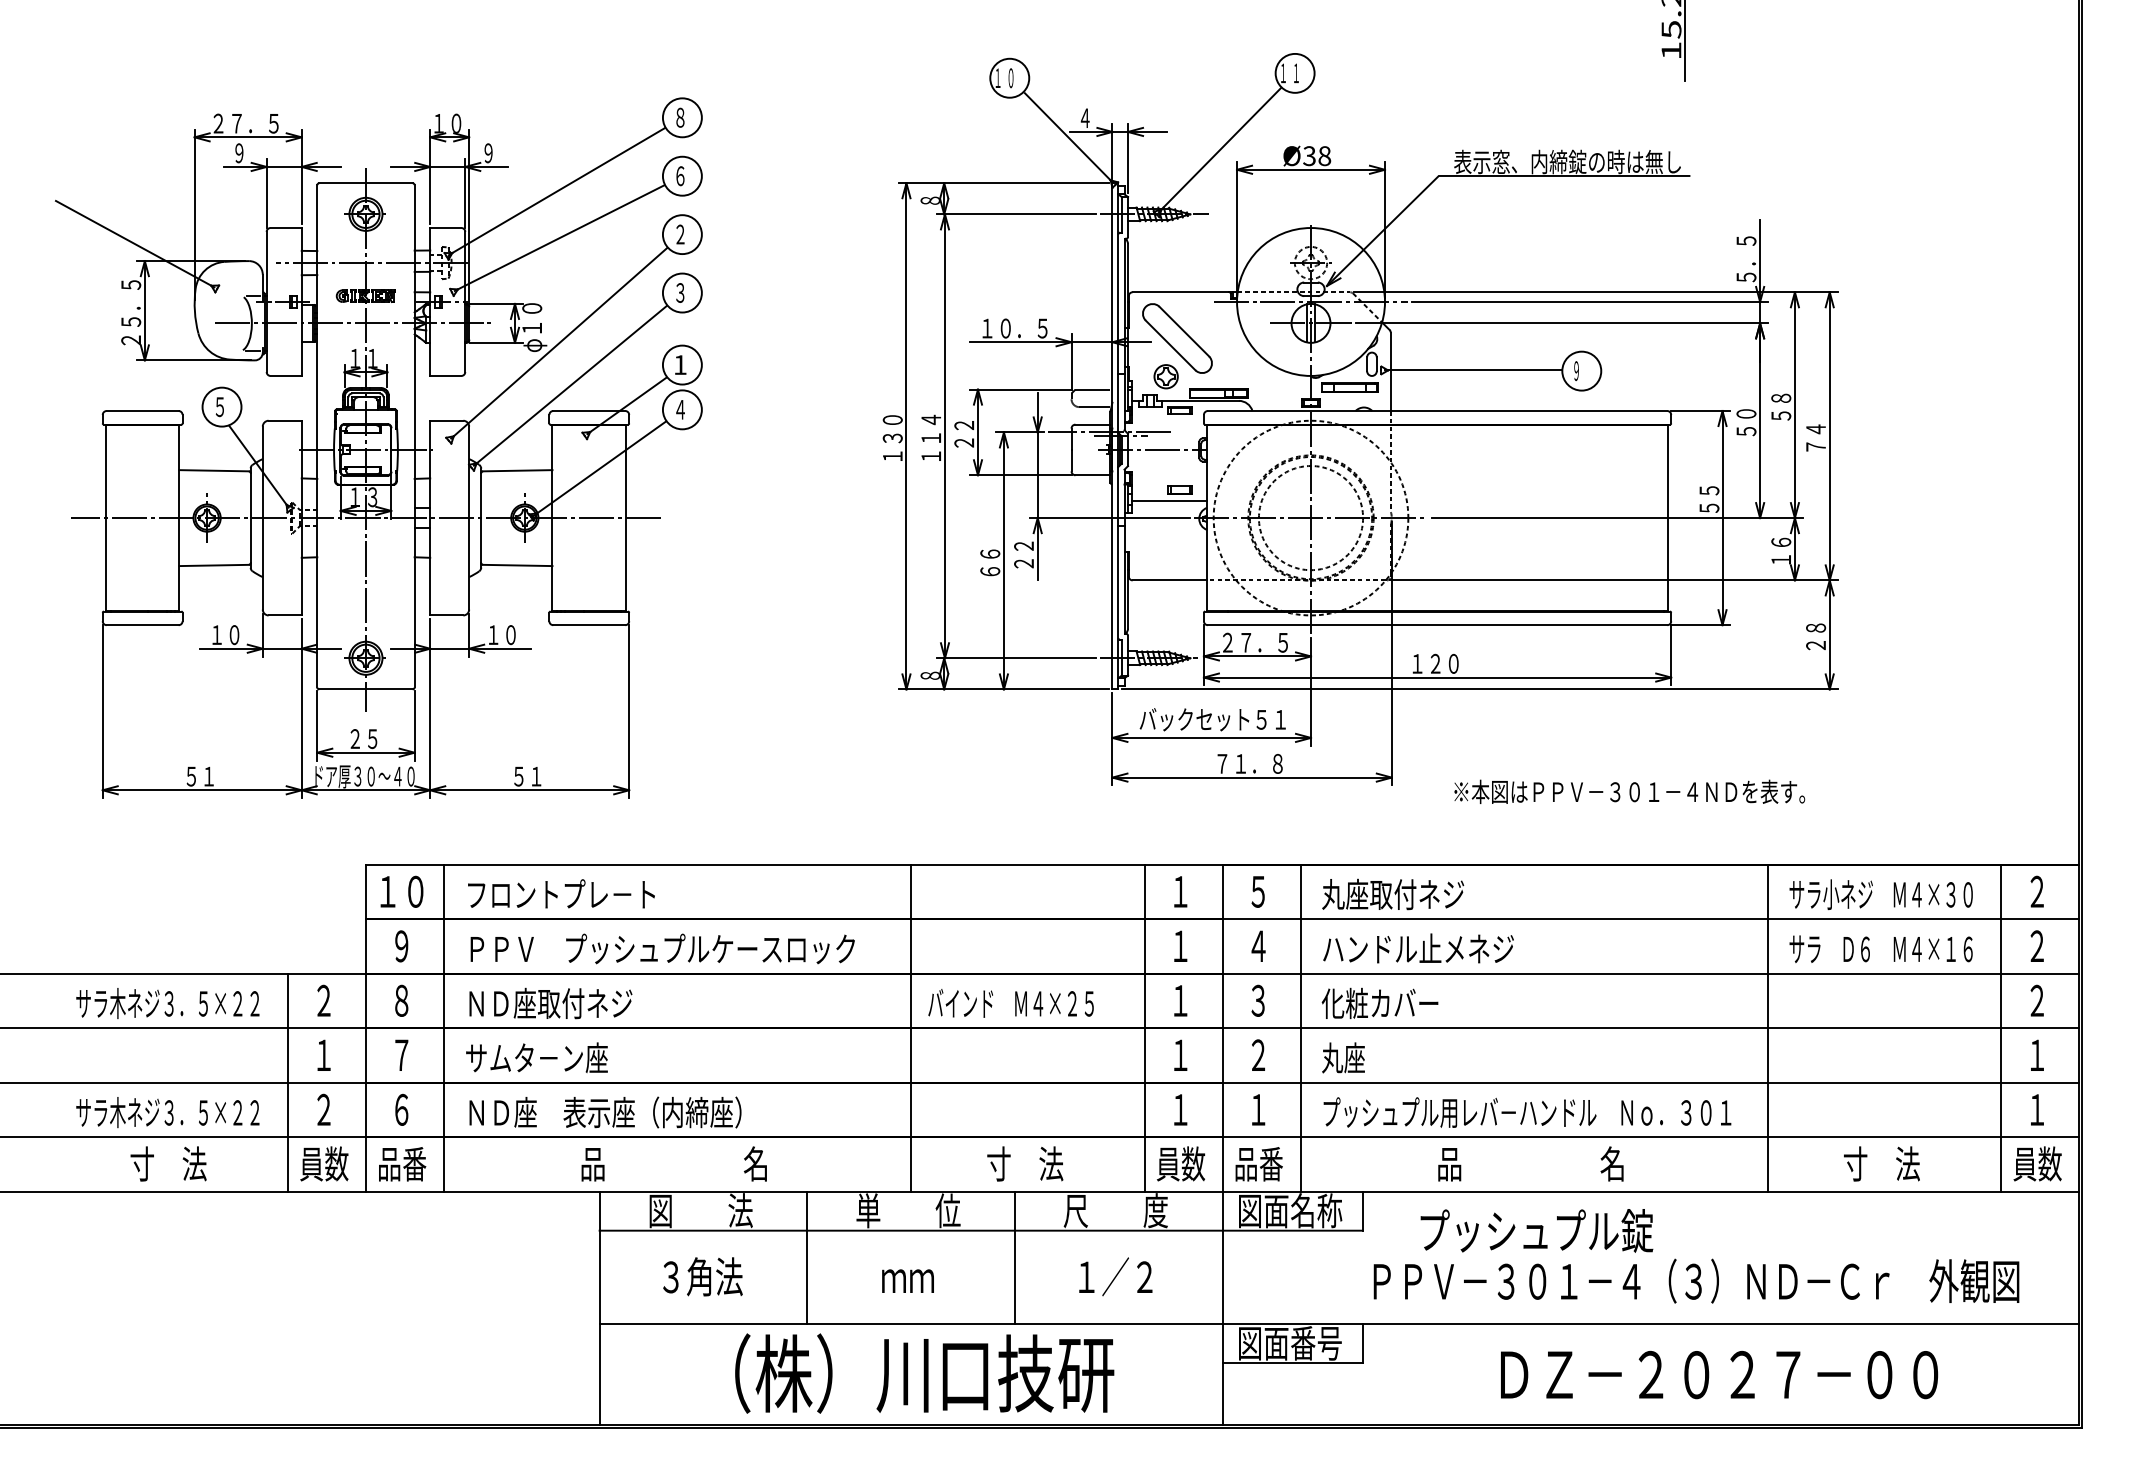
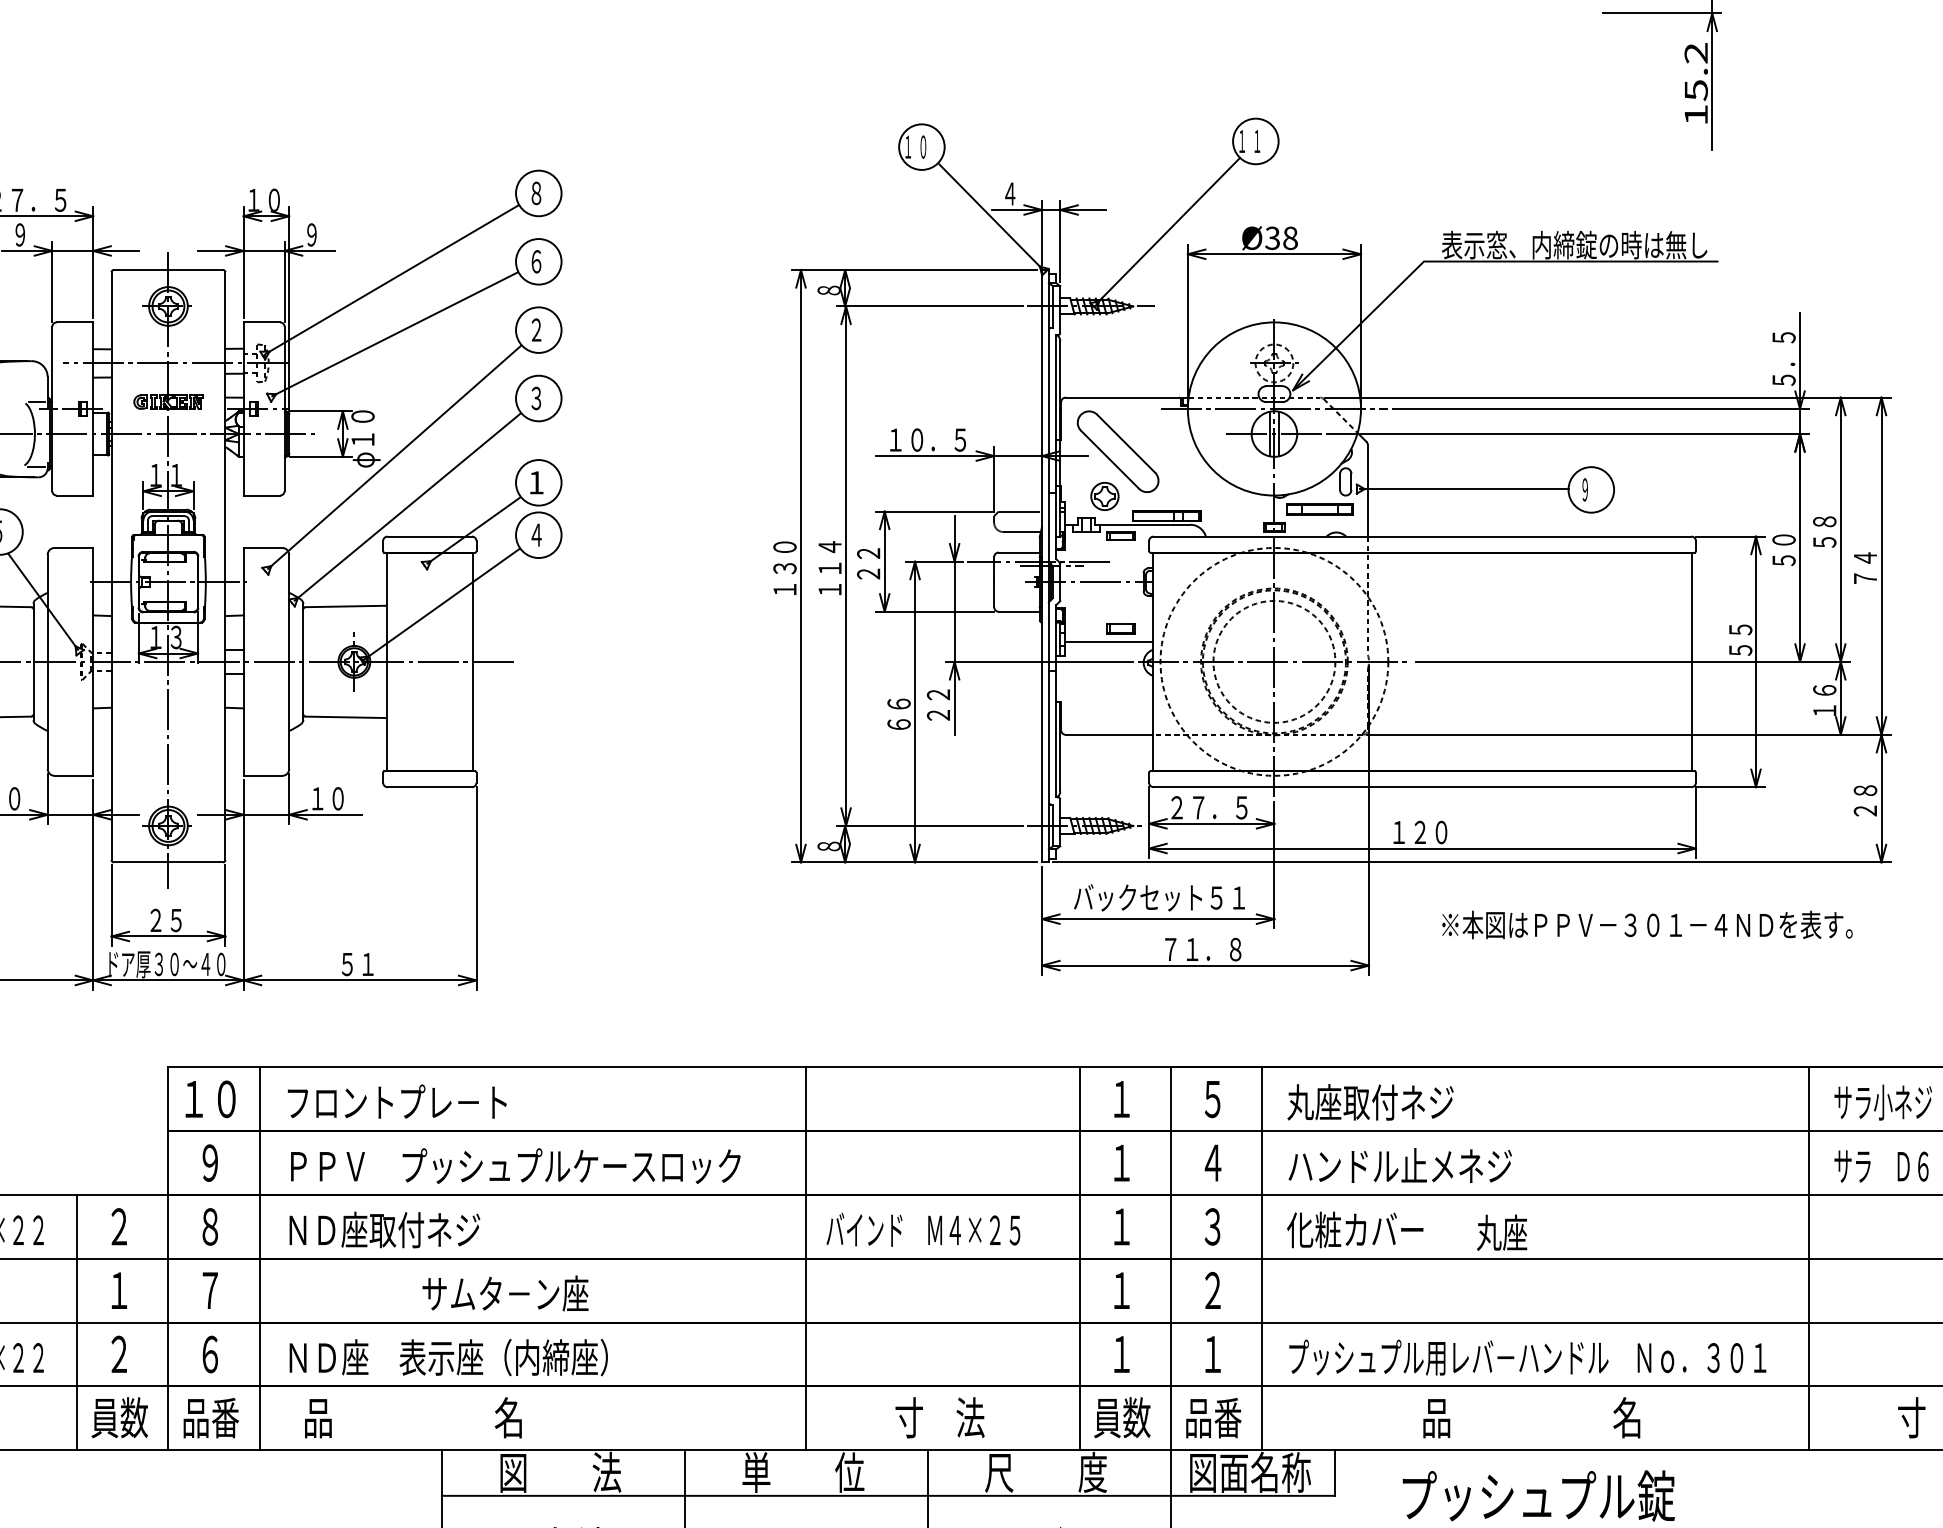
text: (1629, 791) -> (1647, 924), moved
text: (536, 1057) -> (504, 1293), moved
text: (1343, 1057) -> (1502, 1232), moved
text: (673, 1163) -> (412, 1417), moved

